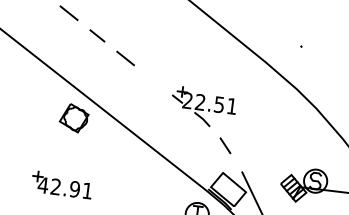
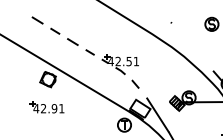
line: (152, 80) -> (89, 52), added
text: (186, 100) -> (110, 61), 22.51 -> 42.51
part: (61, 185) -> (46, 107), moved

